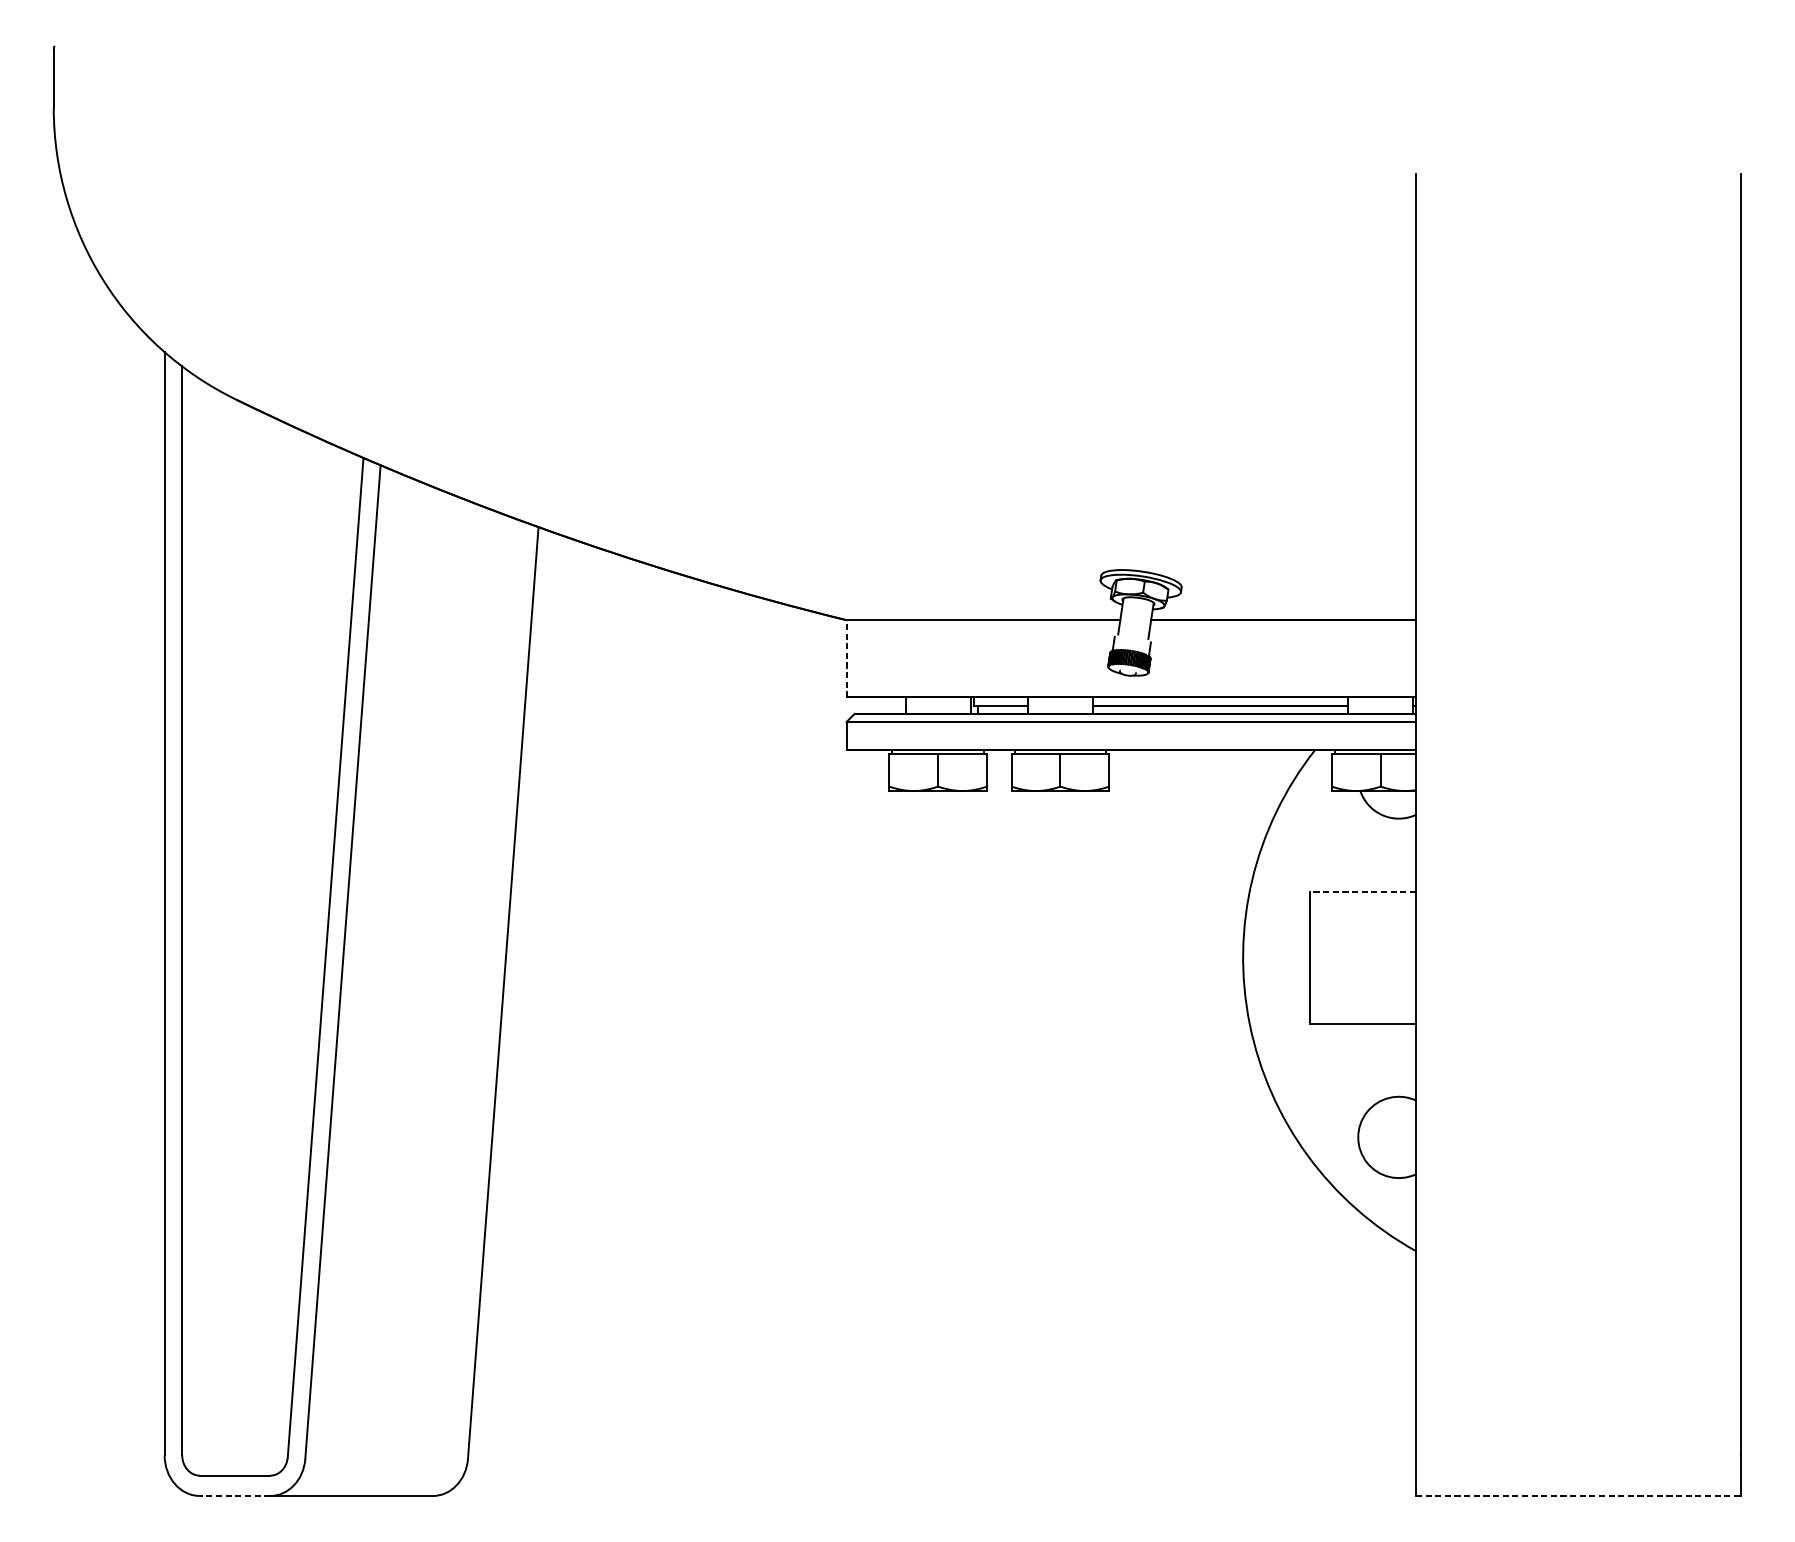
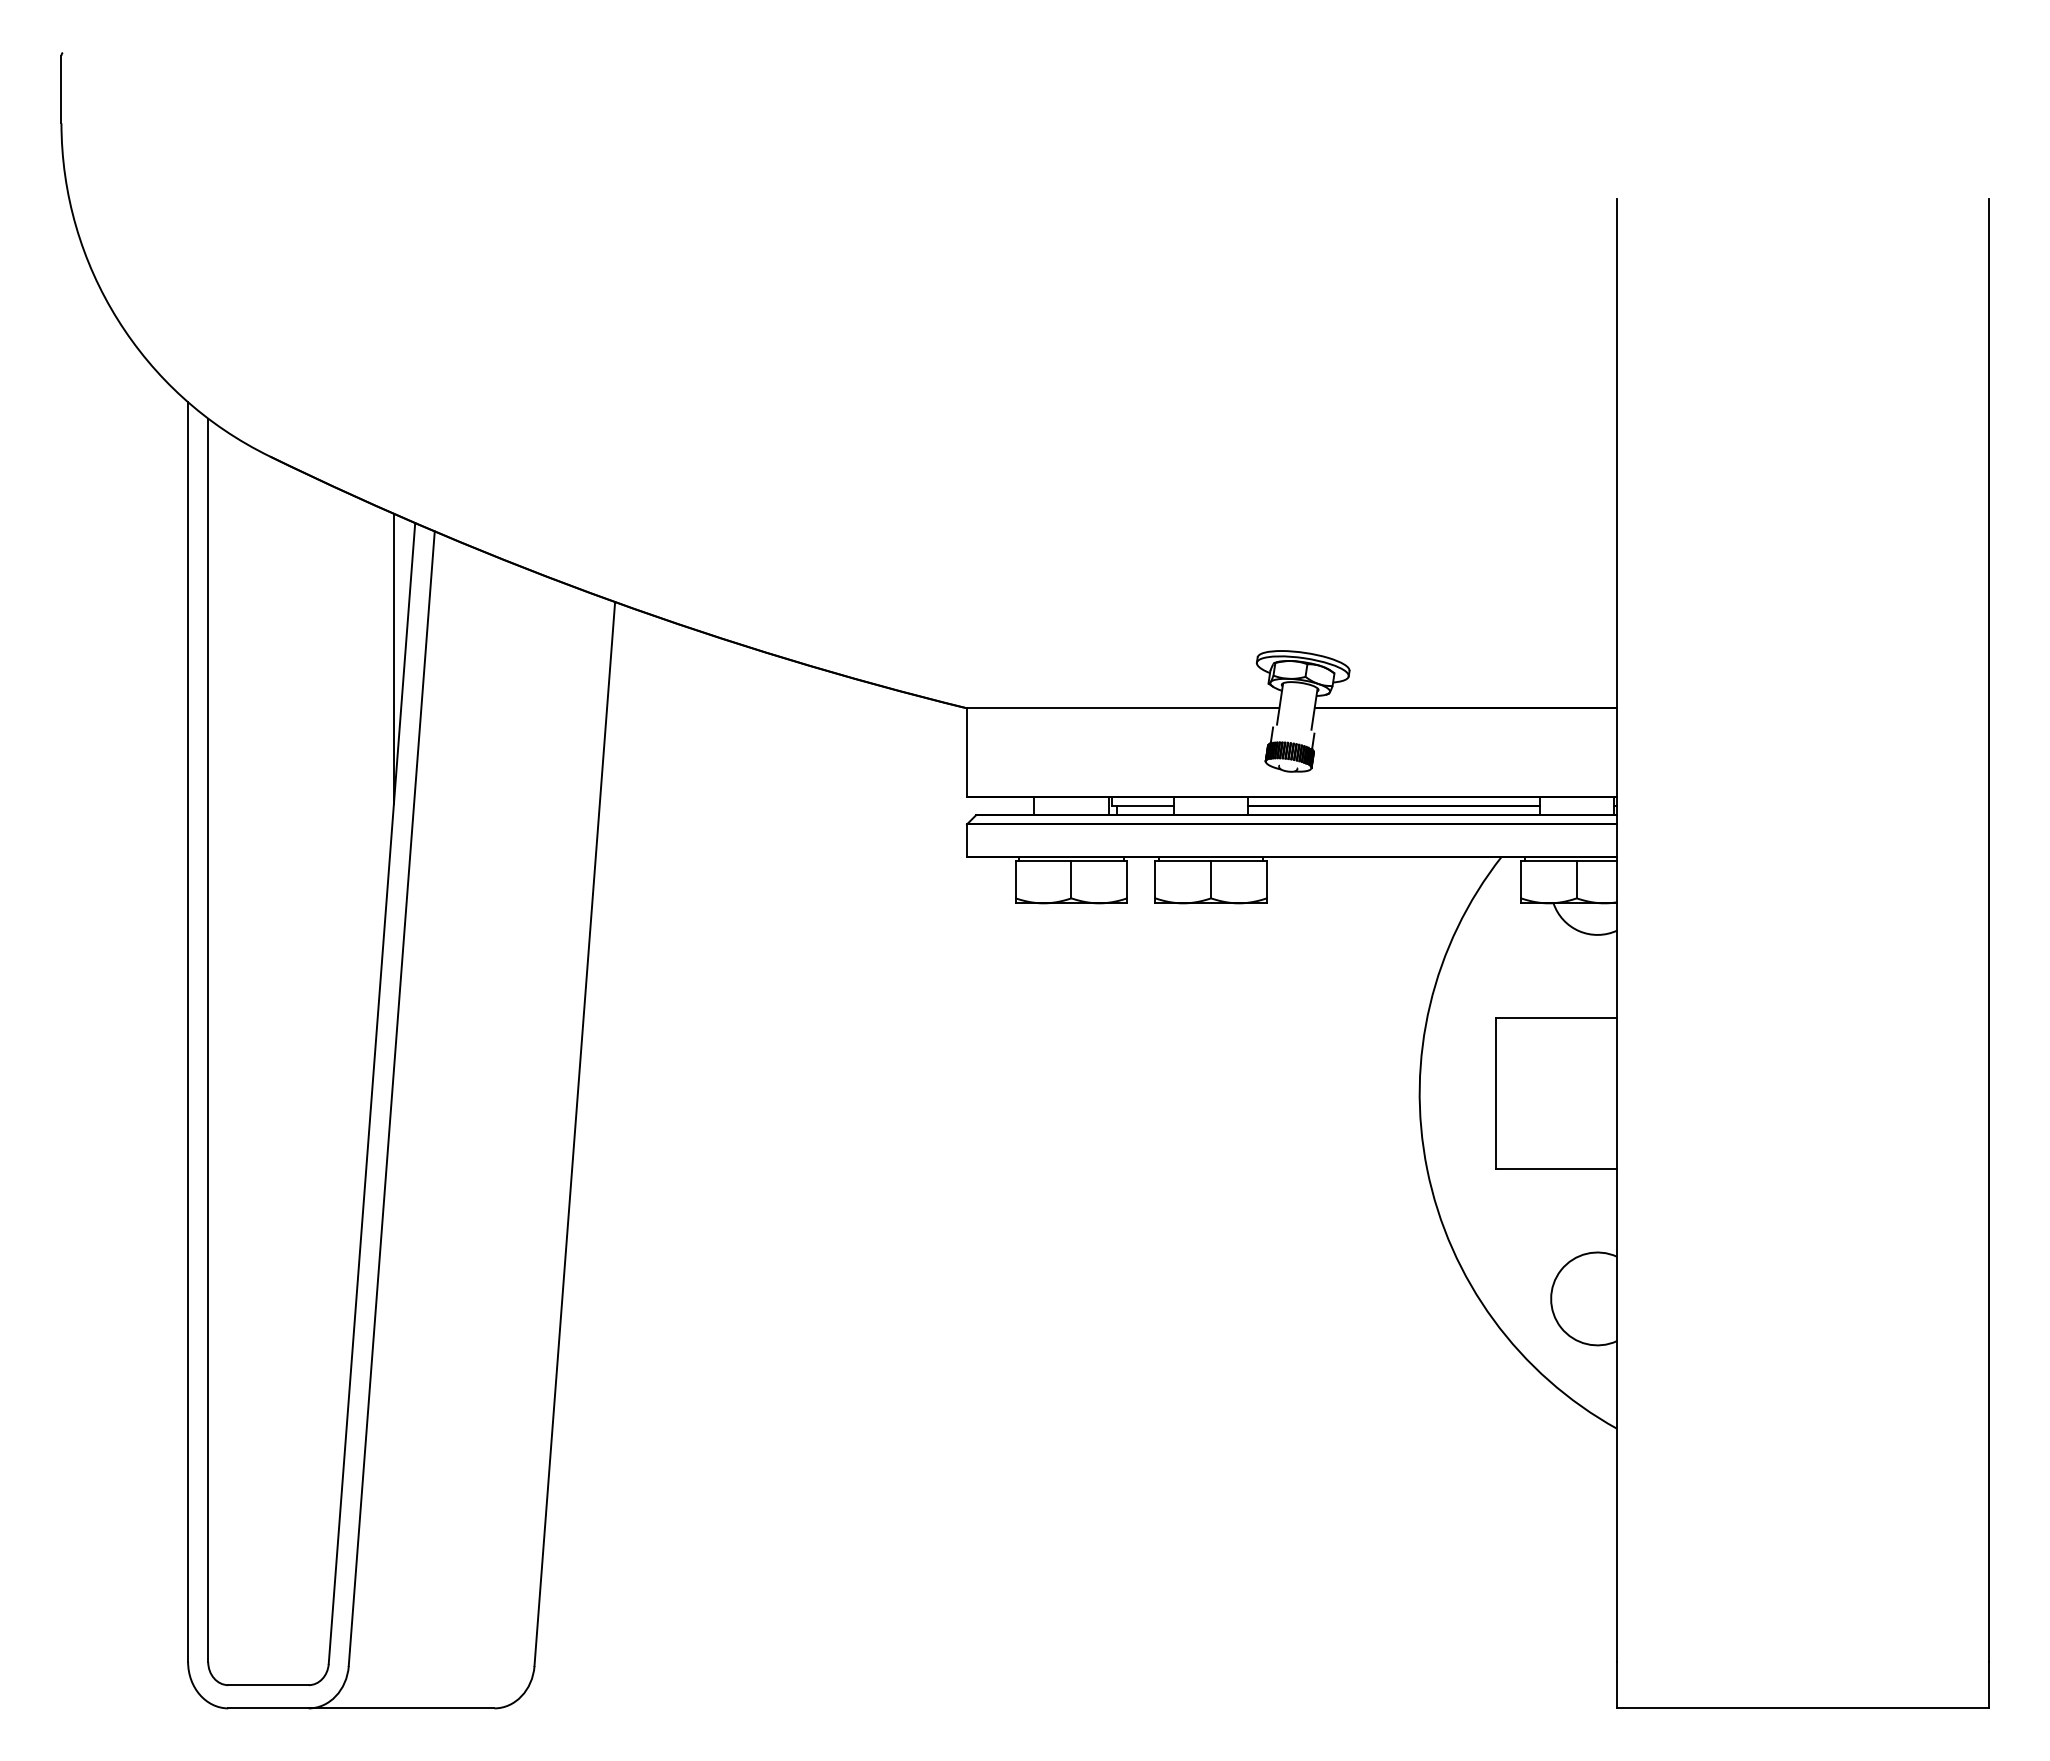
line: (344, 576) -> (393, 658), added
line: (846, 658) -> (966, 751), dashed -> solid
line: (1362, 891) -> (1556, 1018), dashed -> solid
line: (235, 1496) -> (268, 1708), dashed -> solid
line: (1578, 1496) -> (1802, 1708), dashed -> solid

